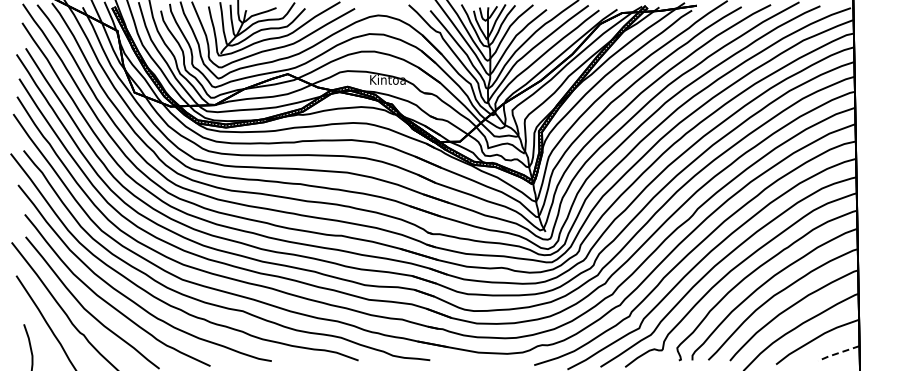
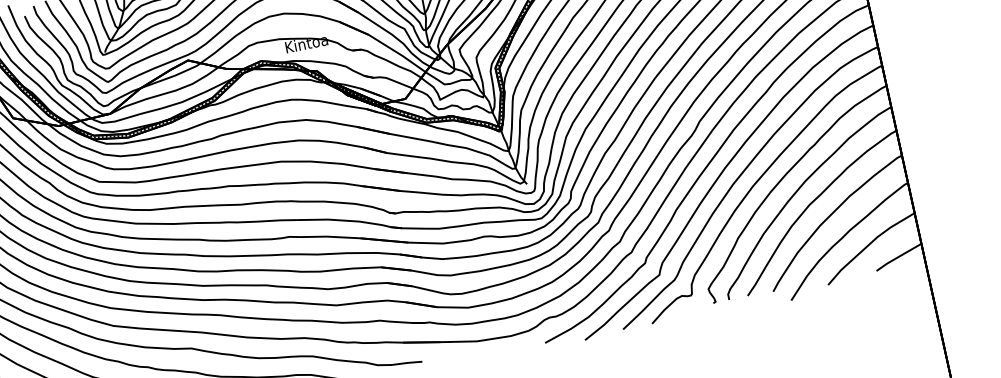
line: (837, 353) -> (897, 257), dashed -> solid

